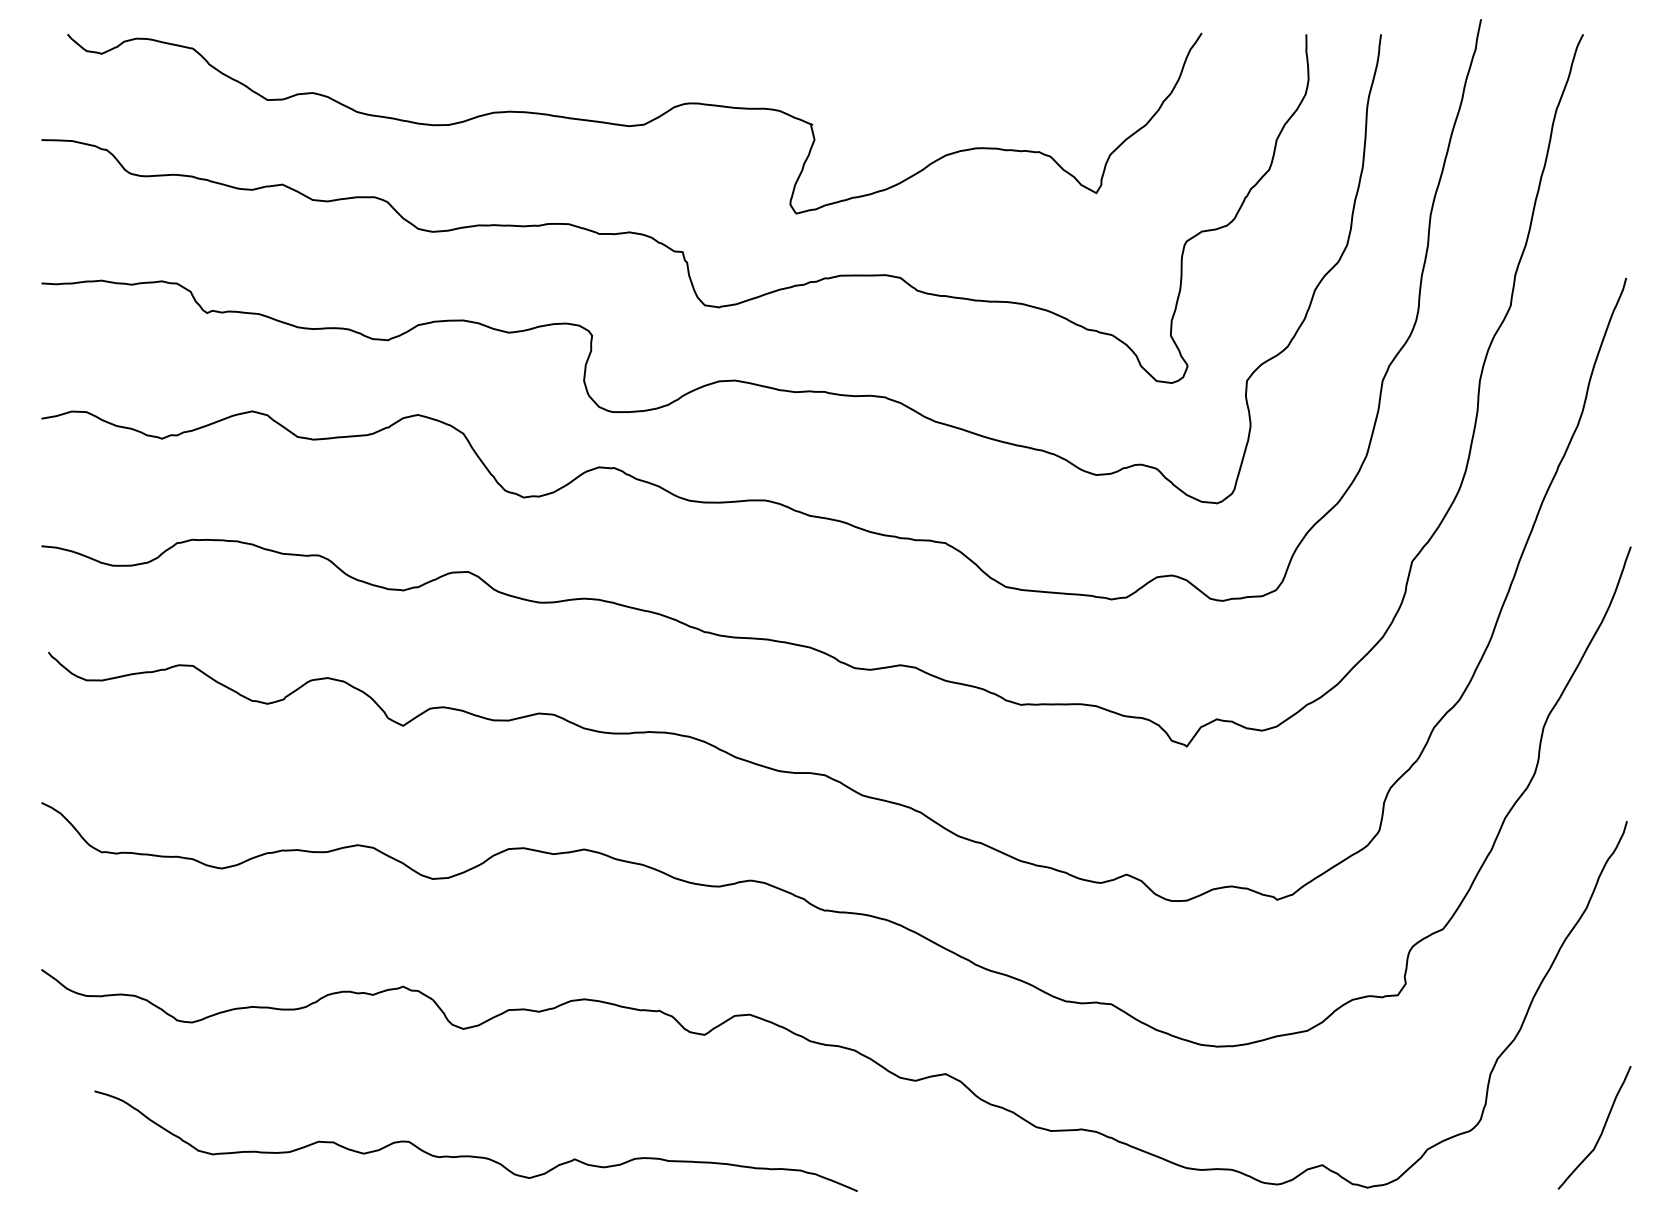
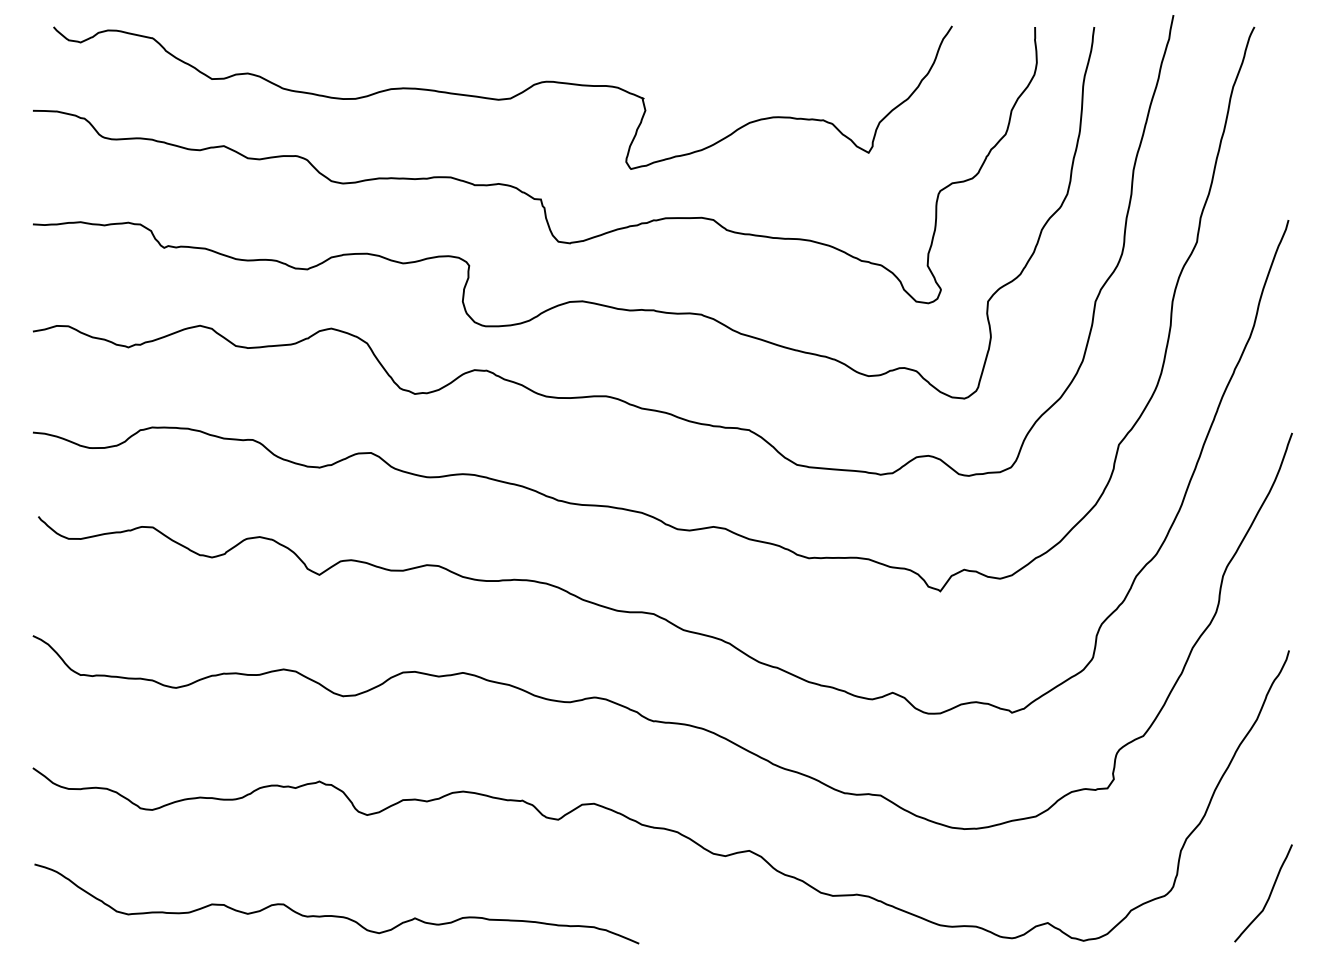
curve: (473, 1155) -> (334, 915), moved

